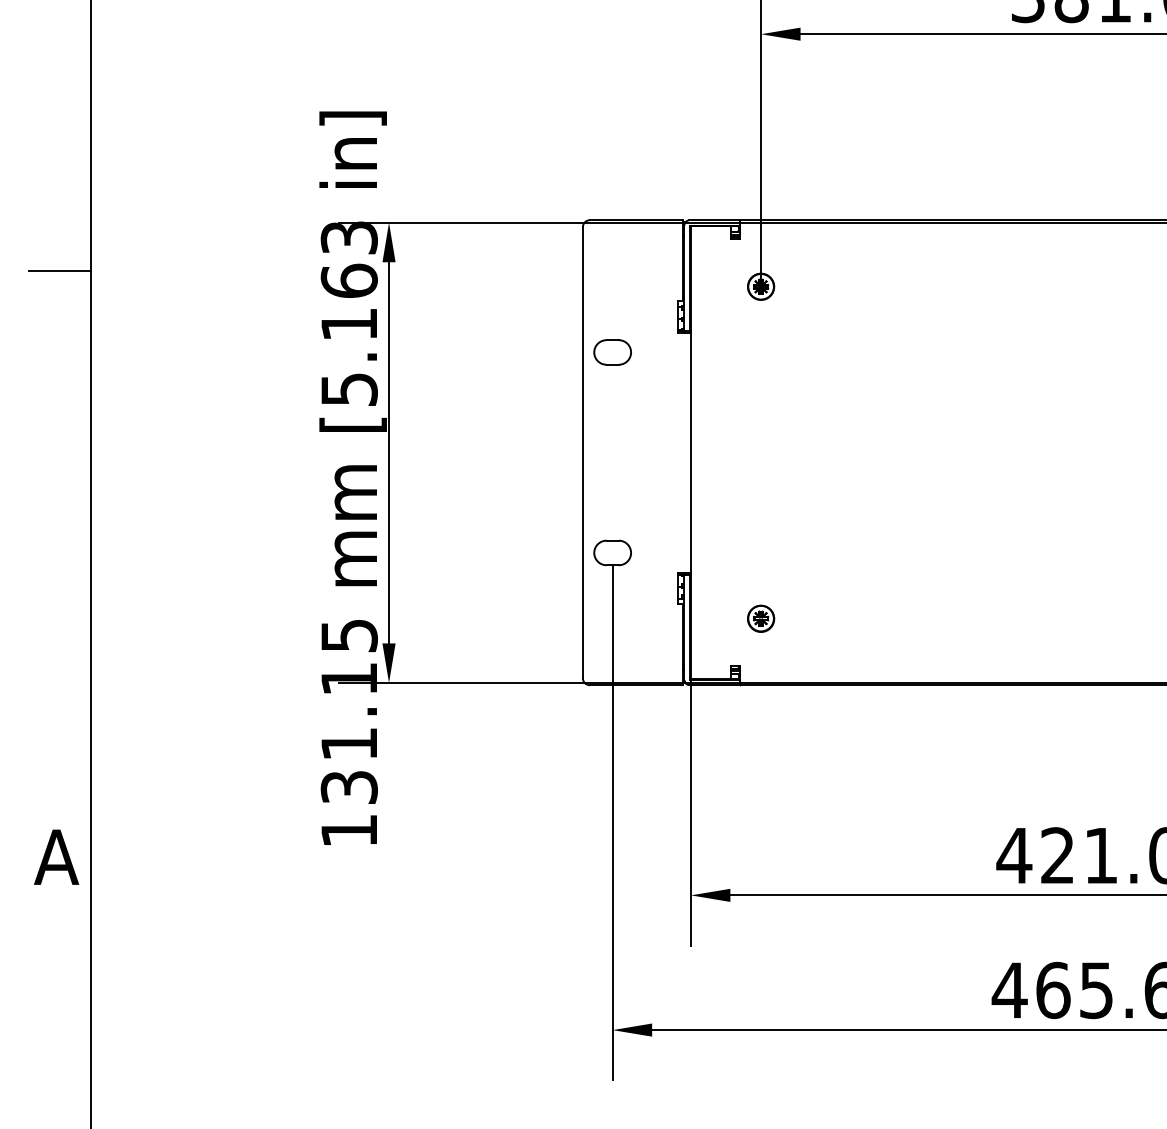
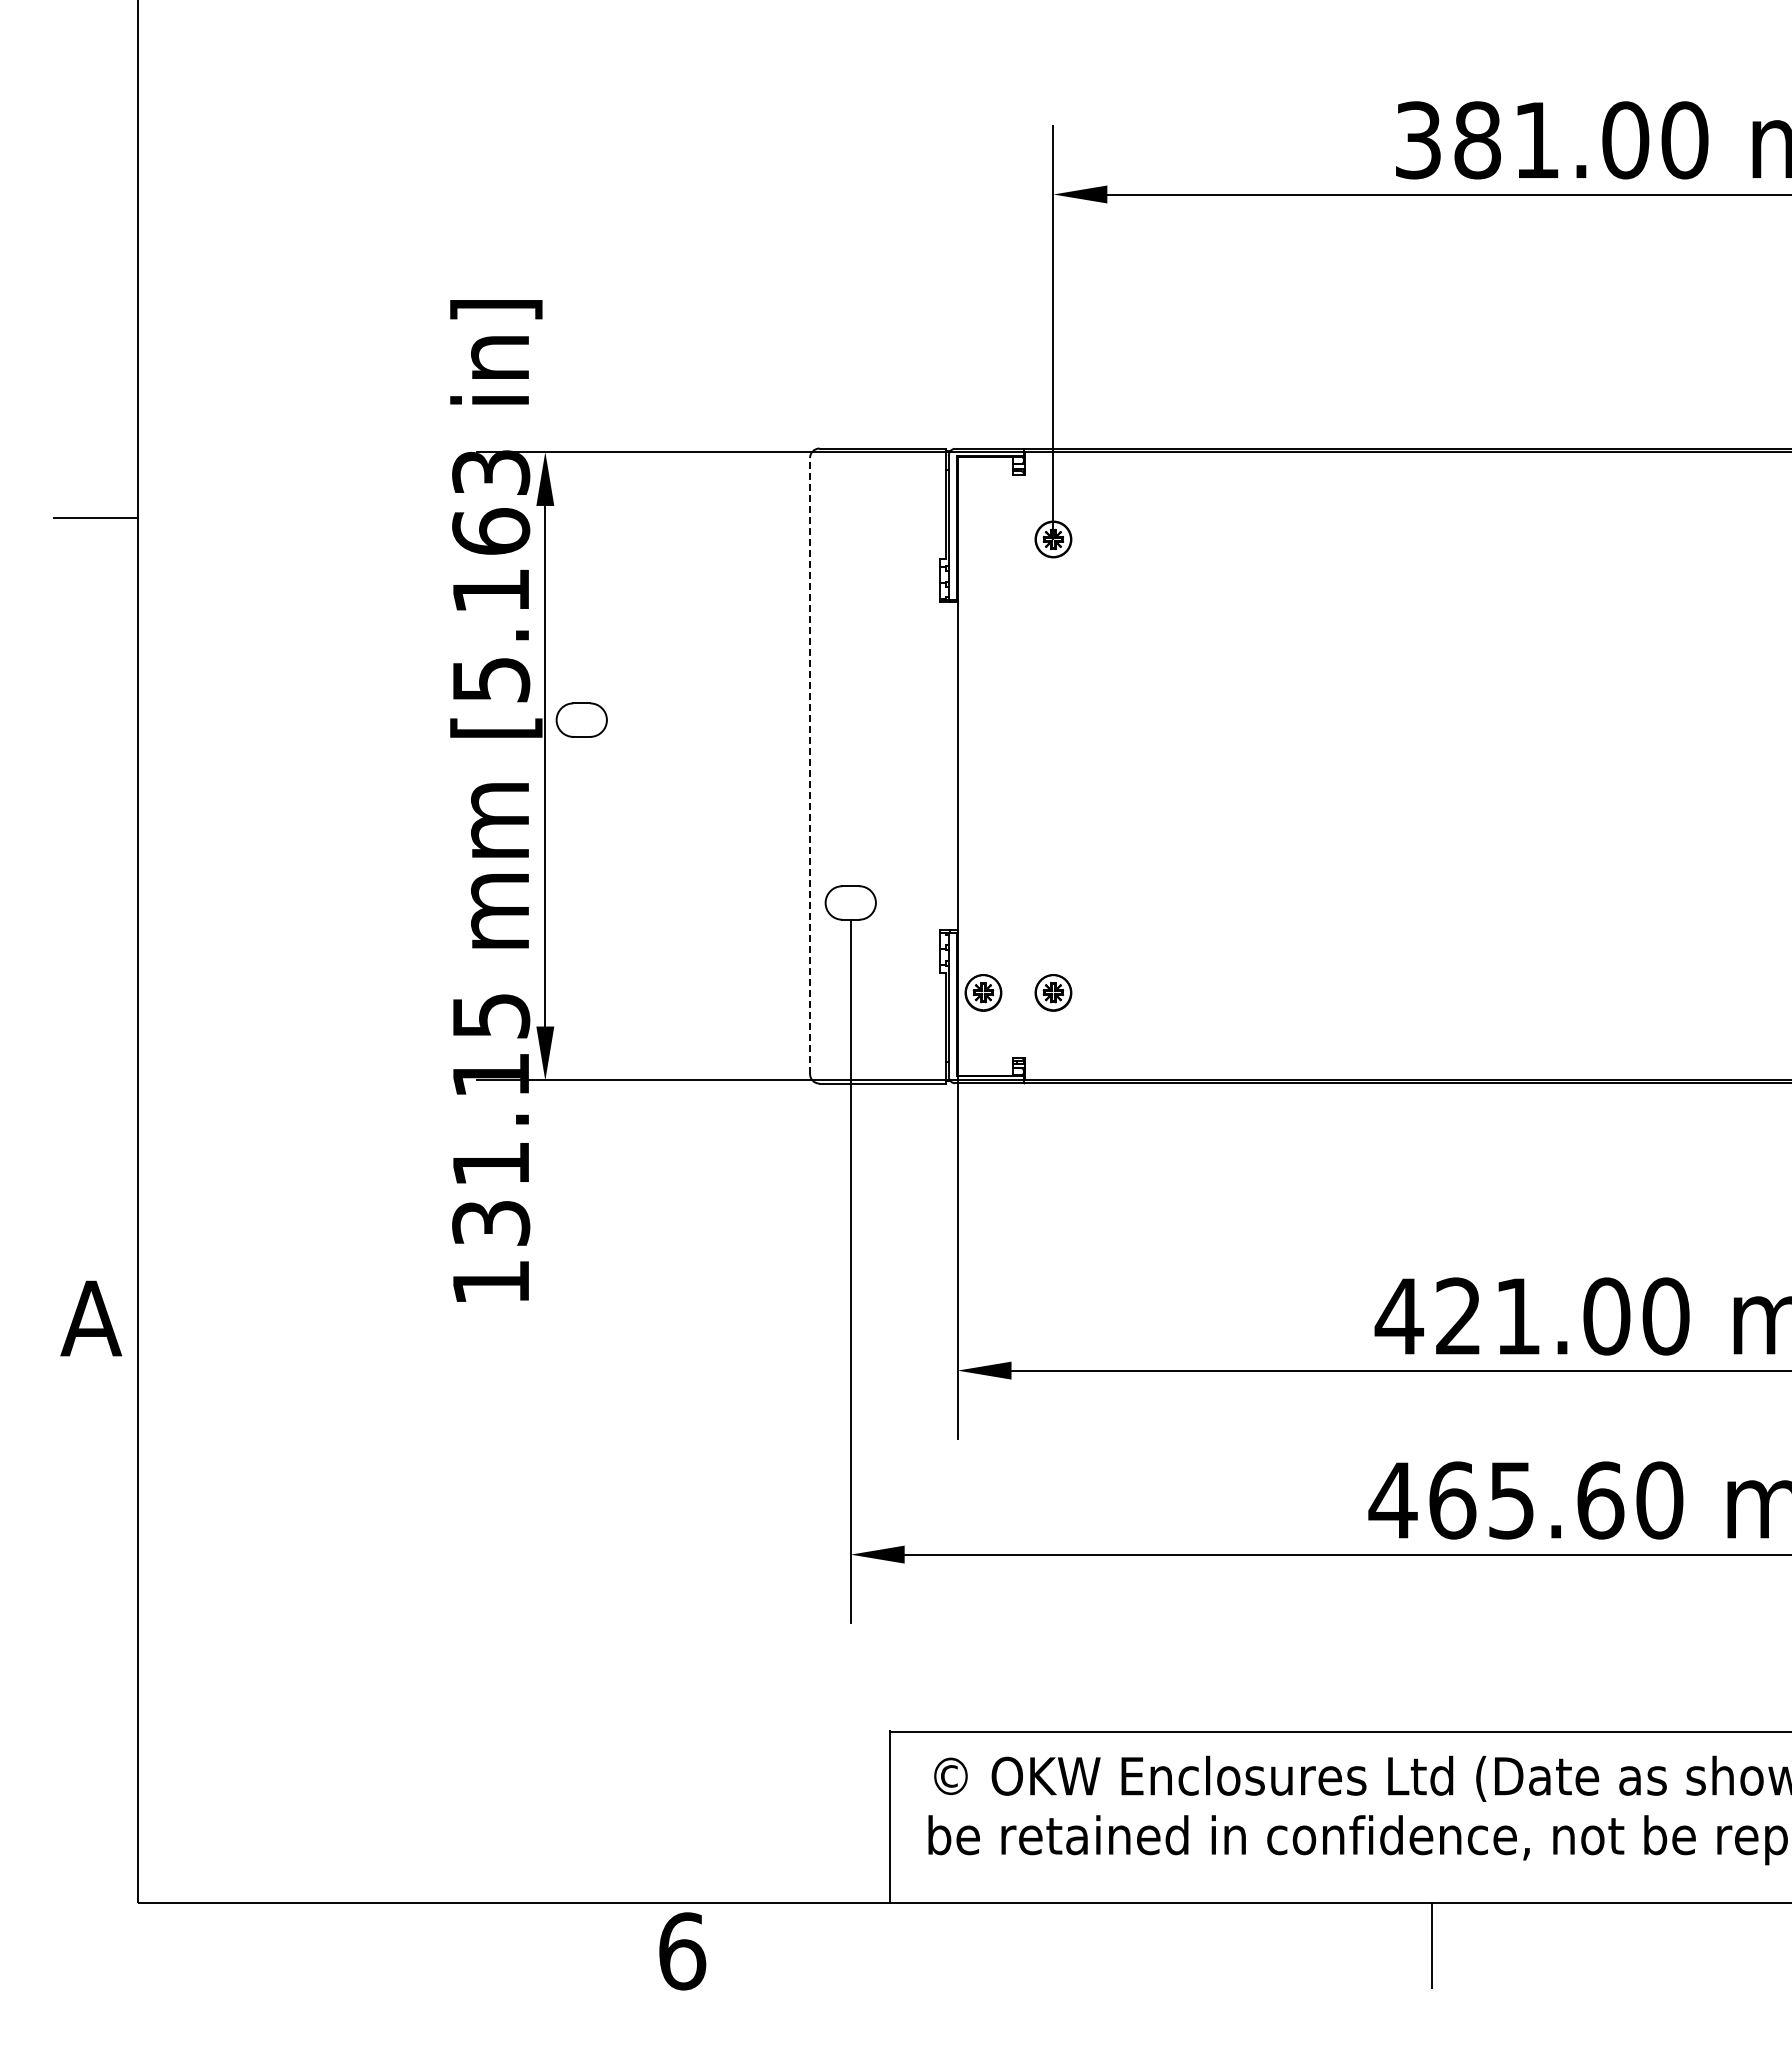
part: (612, 351) -> (581, 719), moved
line: (583, 453) -> (810, 766), solid -> dashed
part: (709, 618) -> (983, 992), added

